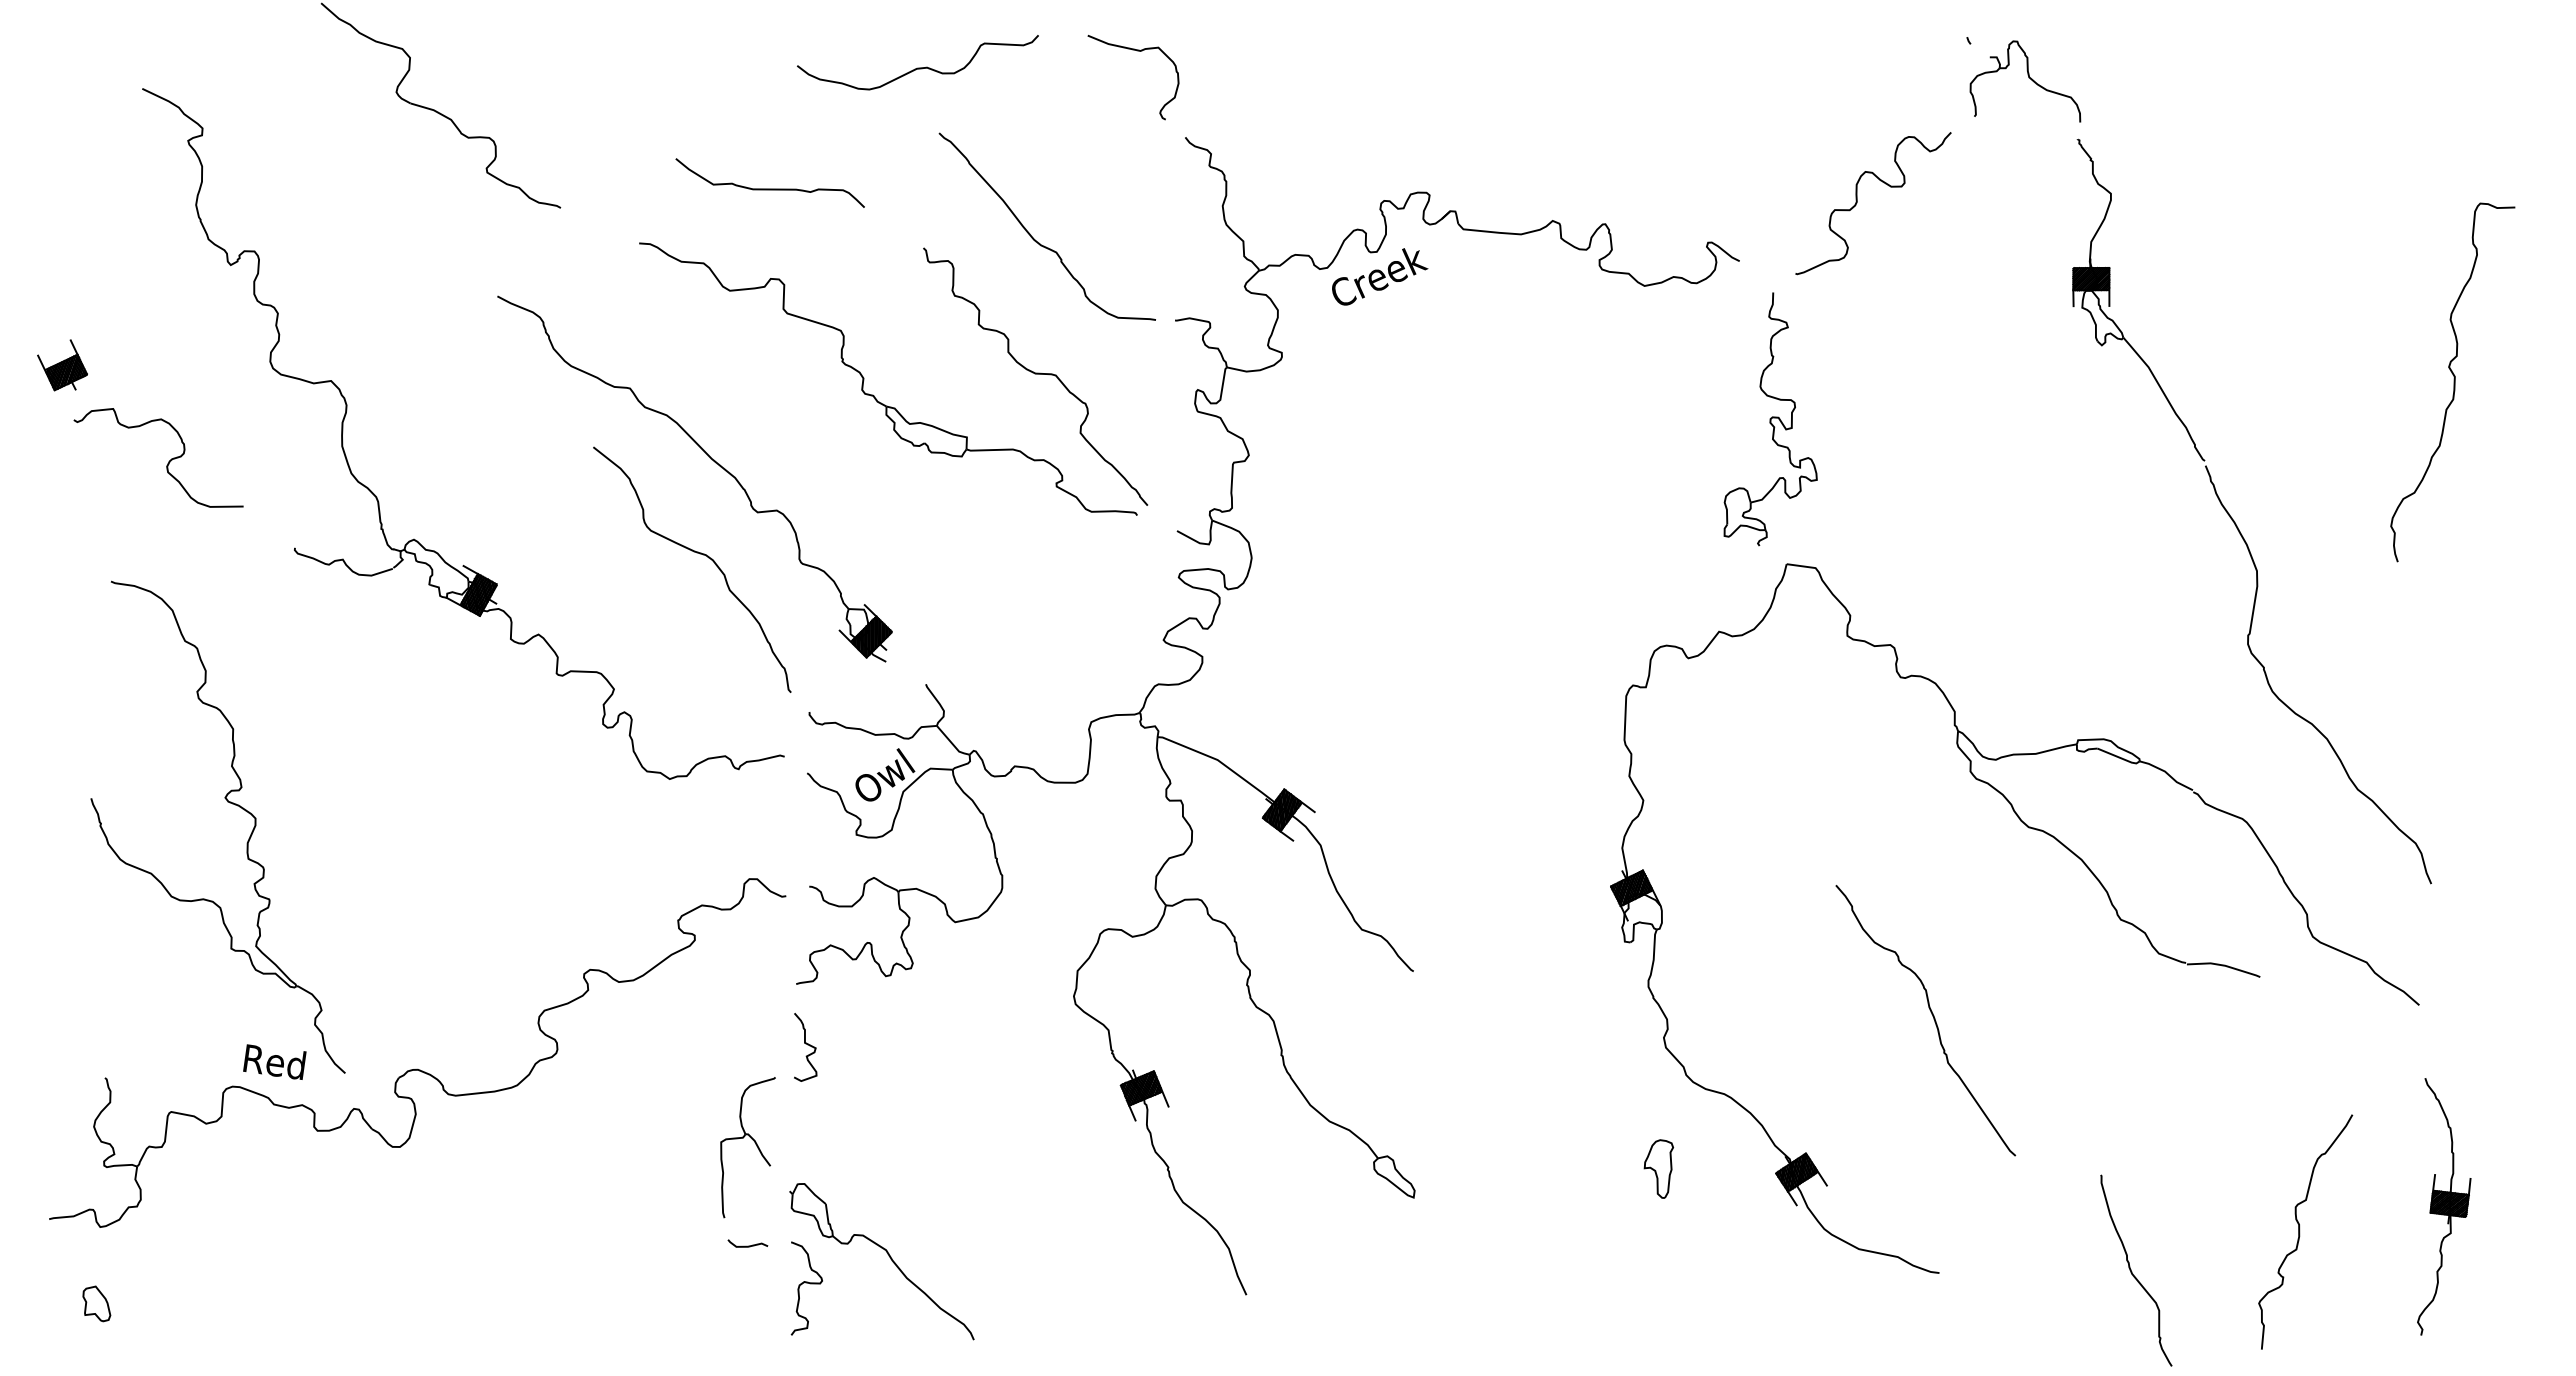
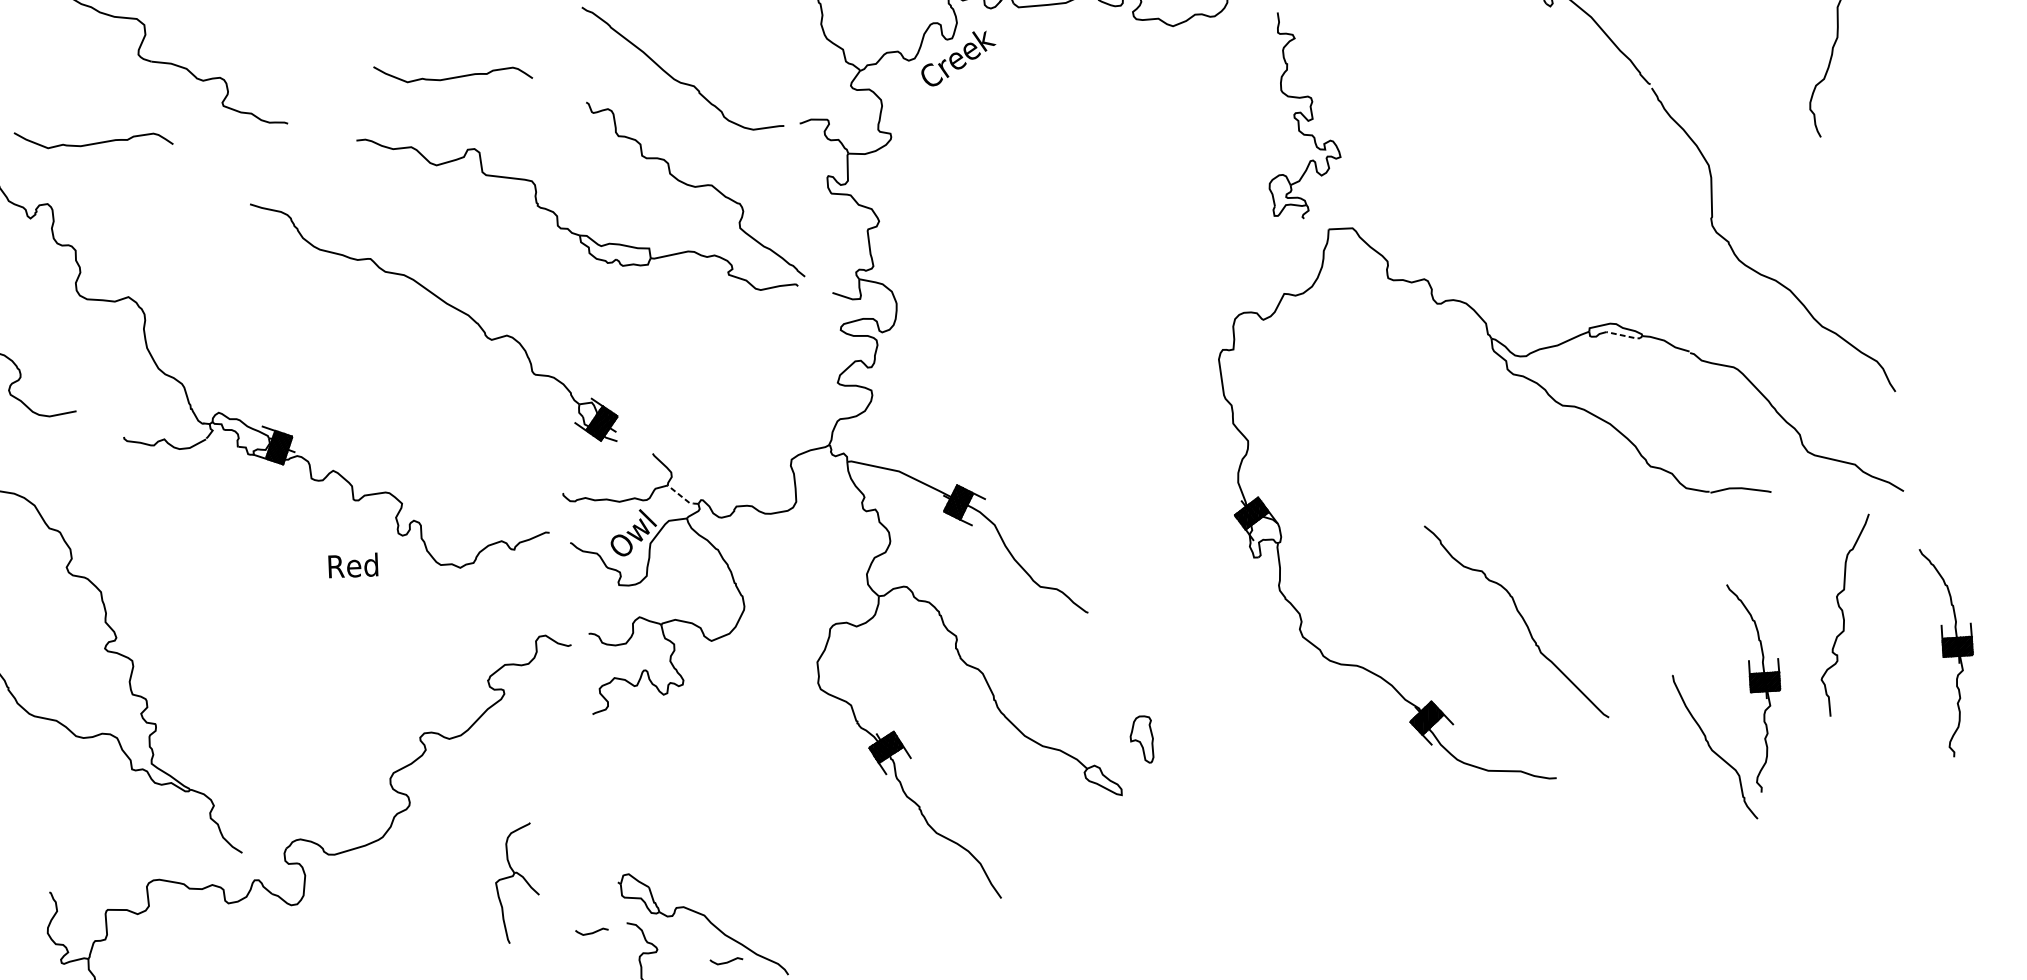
curve: (323, 188) -> (93, 143), added
curve: (696, 553) -> (448, 382), removed
line: (952, 743) -> (682, 497), solid -> dashed
line: (2119, 757) -> (1625, 336), solid -> dashed
curve: (1932, 1016) -> (1521, 617), moved
curve: (807, 1045) -> (610, 762), removed
text: (274, 1061) -> (353, 565), moved
part: (753, 1141) -> (521, 877), moved
part: (1658, 1168) -> (1142, 739), moved
part: (2205, 1206) -> (1761, 685), added
curve: (2300, 1231) -> (1844, 615), moved
curve: (902, 1310) -> (726, 961), added

